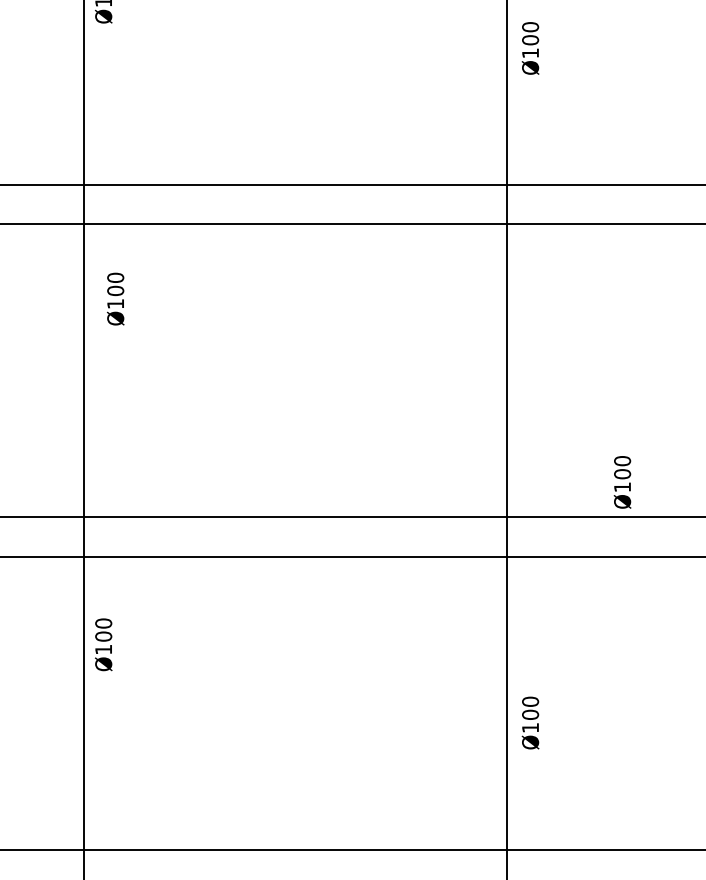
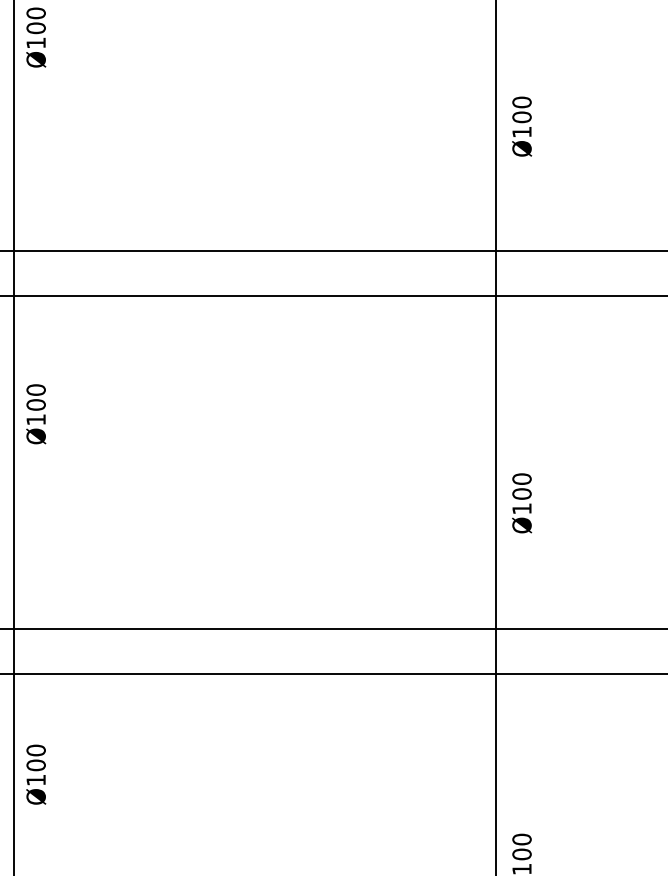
text: (530, 48) -> (521, 126), moved
text: (115, 298) -> (35, 413), moved
text: (622, 482) -> (521, 503), moved

